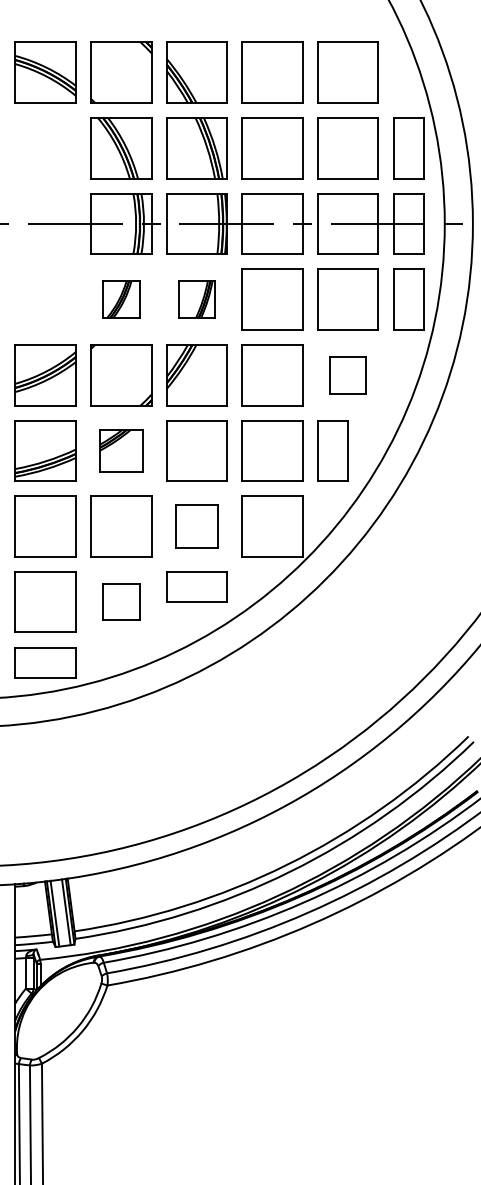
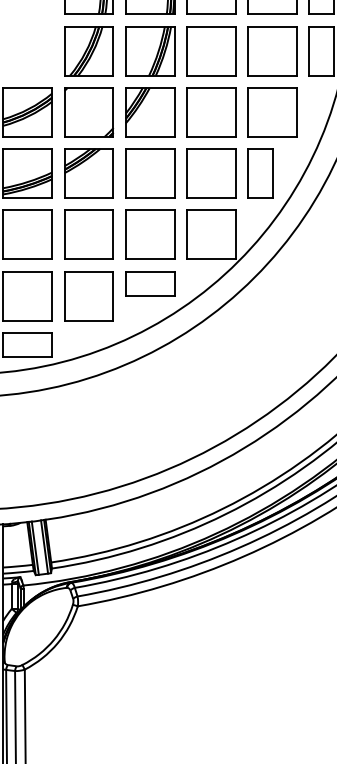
part: (121, 299) -> (89, 50), size x1.67
part: (196, 299) -> (149, 50), size x1.67
part: (347, 375) -> (272, 112), size x1.67
part: (121, 450) -> (89, 173), size x1.43
part: (196, 526) -> (149, 234), size x1.43
part: (121, 601) -> (89, 295), size x1.67

